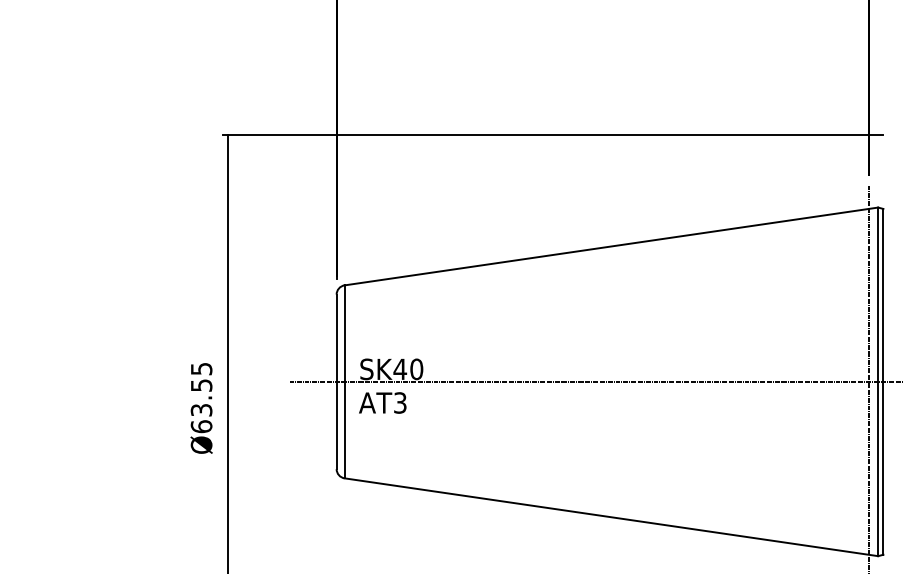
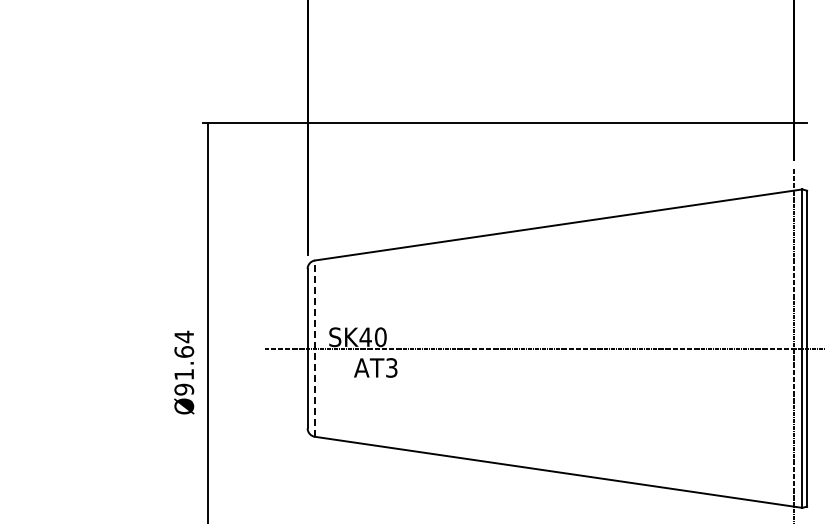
line: (344, 381) -> (314, 348), solid -> dashed
text: (201, 397) -> (184, 362), Ø63.55 -> Ø91.64
text: (382, 402) -> (375, 367), moved

